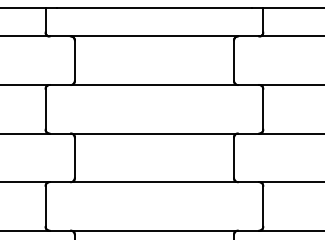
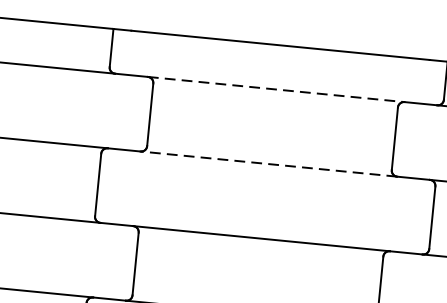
line: (154, 36) -> (276, 89), solid -> dashed
line: (154, 85) -> (268, 164), solid -> dashed

